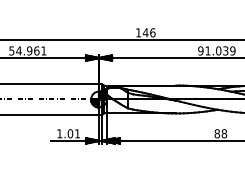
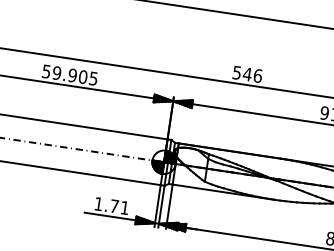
text: (138, 32) -> (236, 72), 146 -> 546
text: (31, 50) -> (75, 75), 54.961 -> 59.905
text: (70, 133) -> (114, 206), 1.01 -> 1.71

